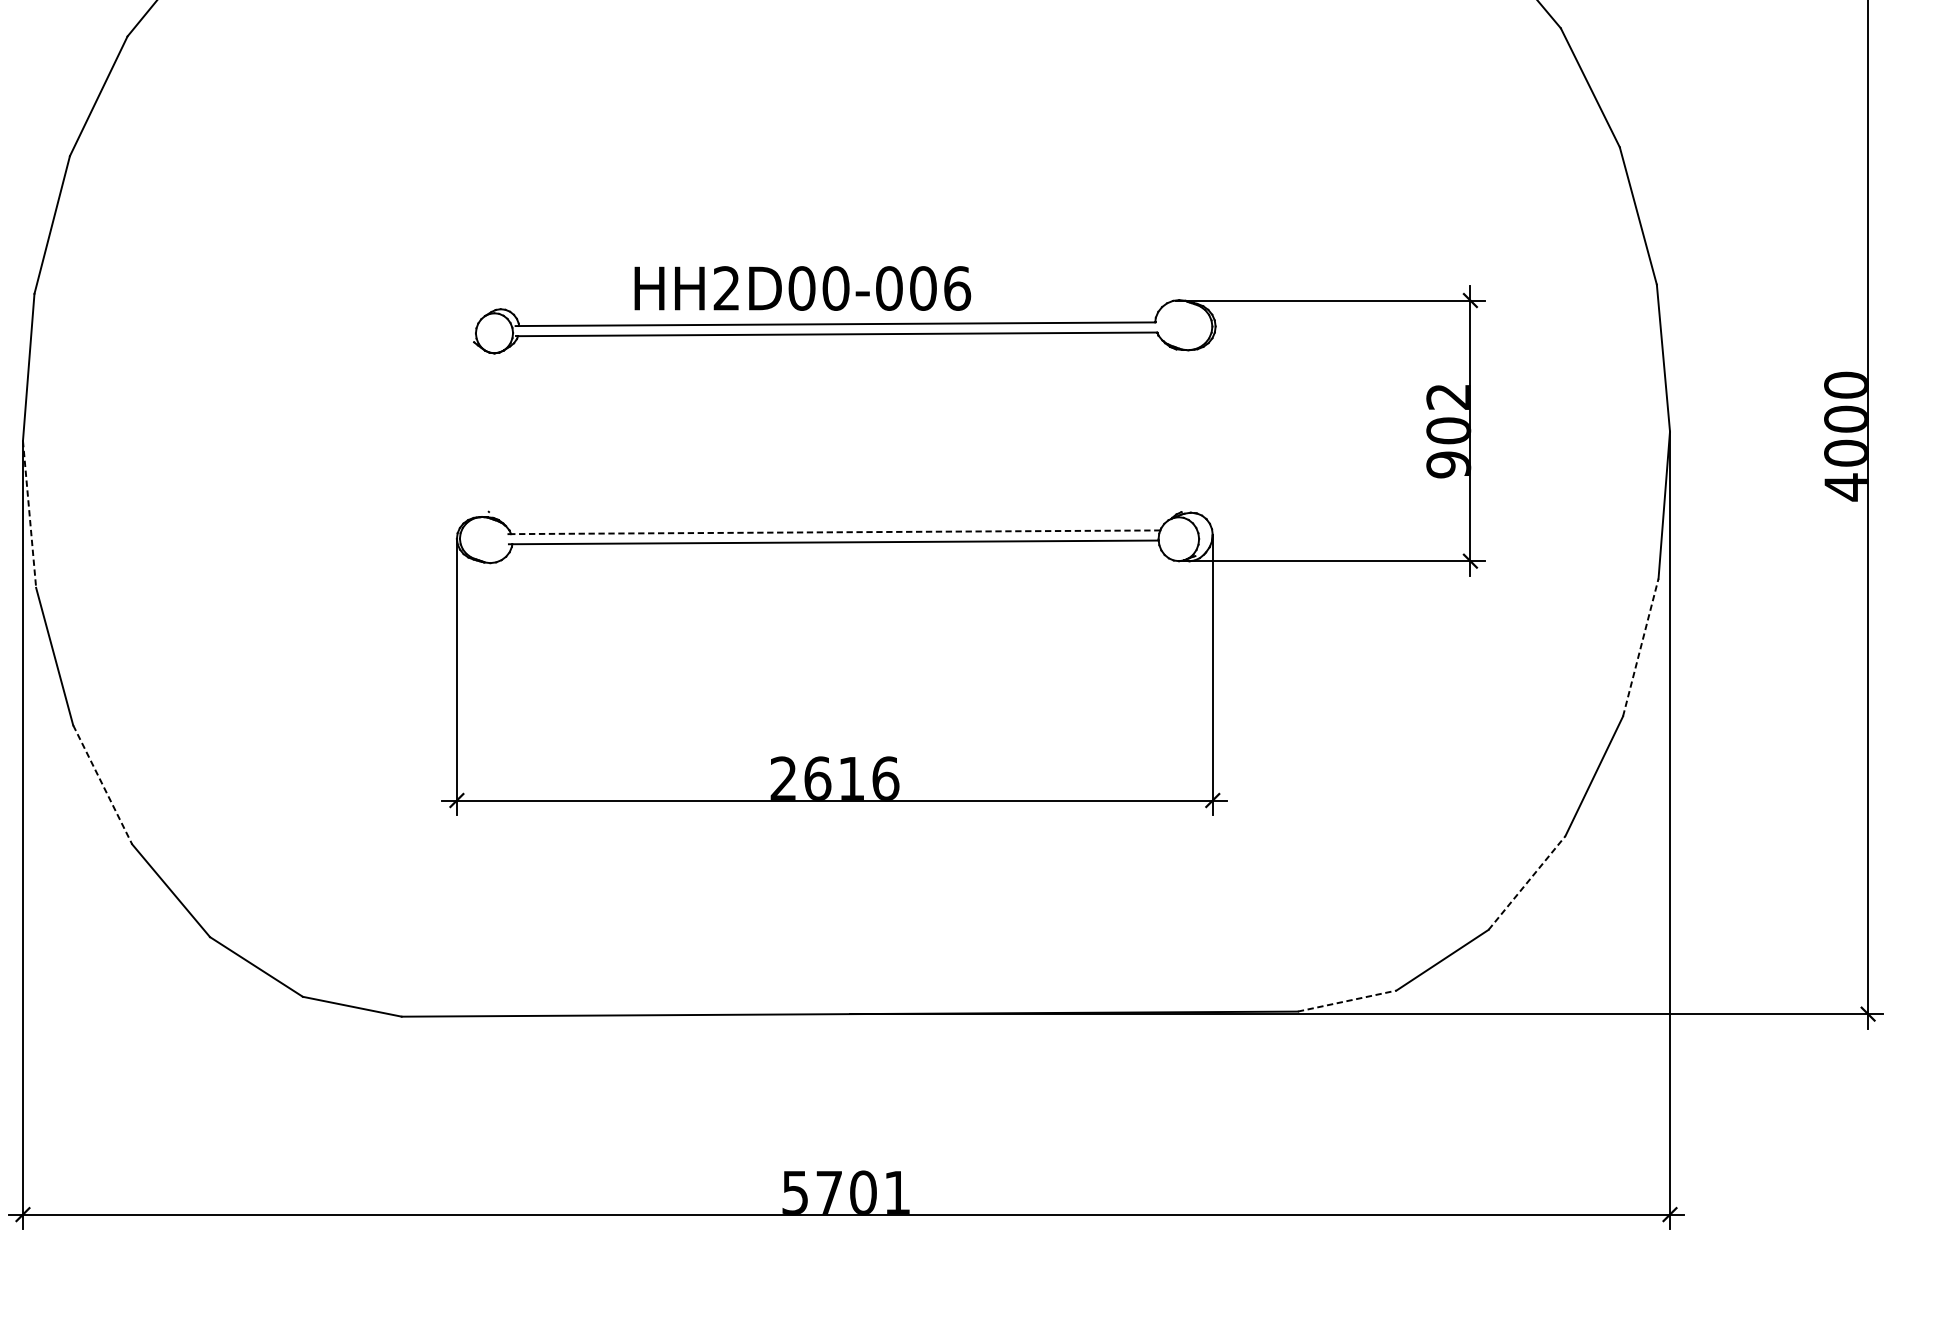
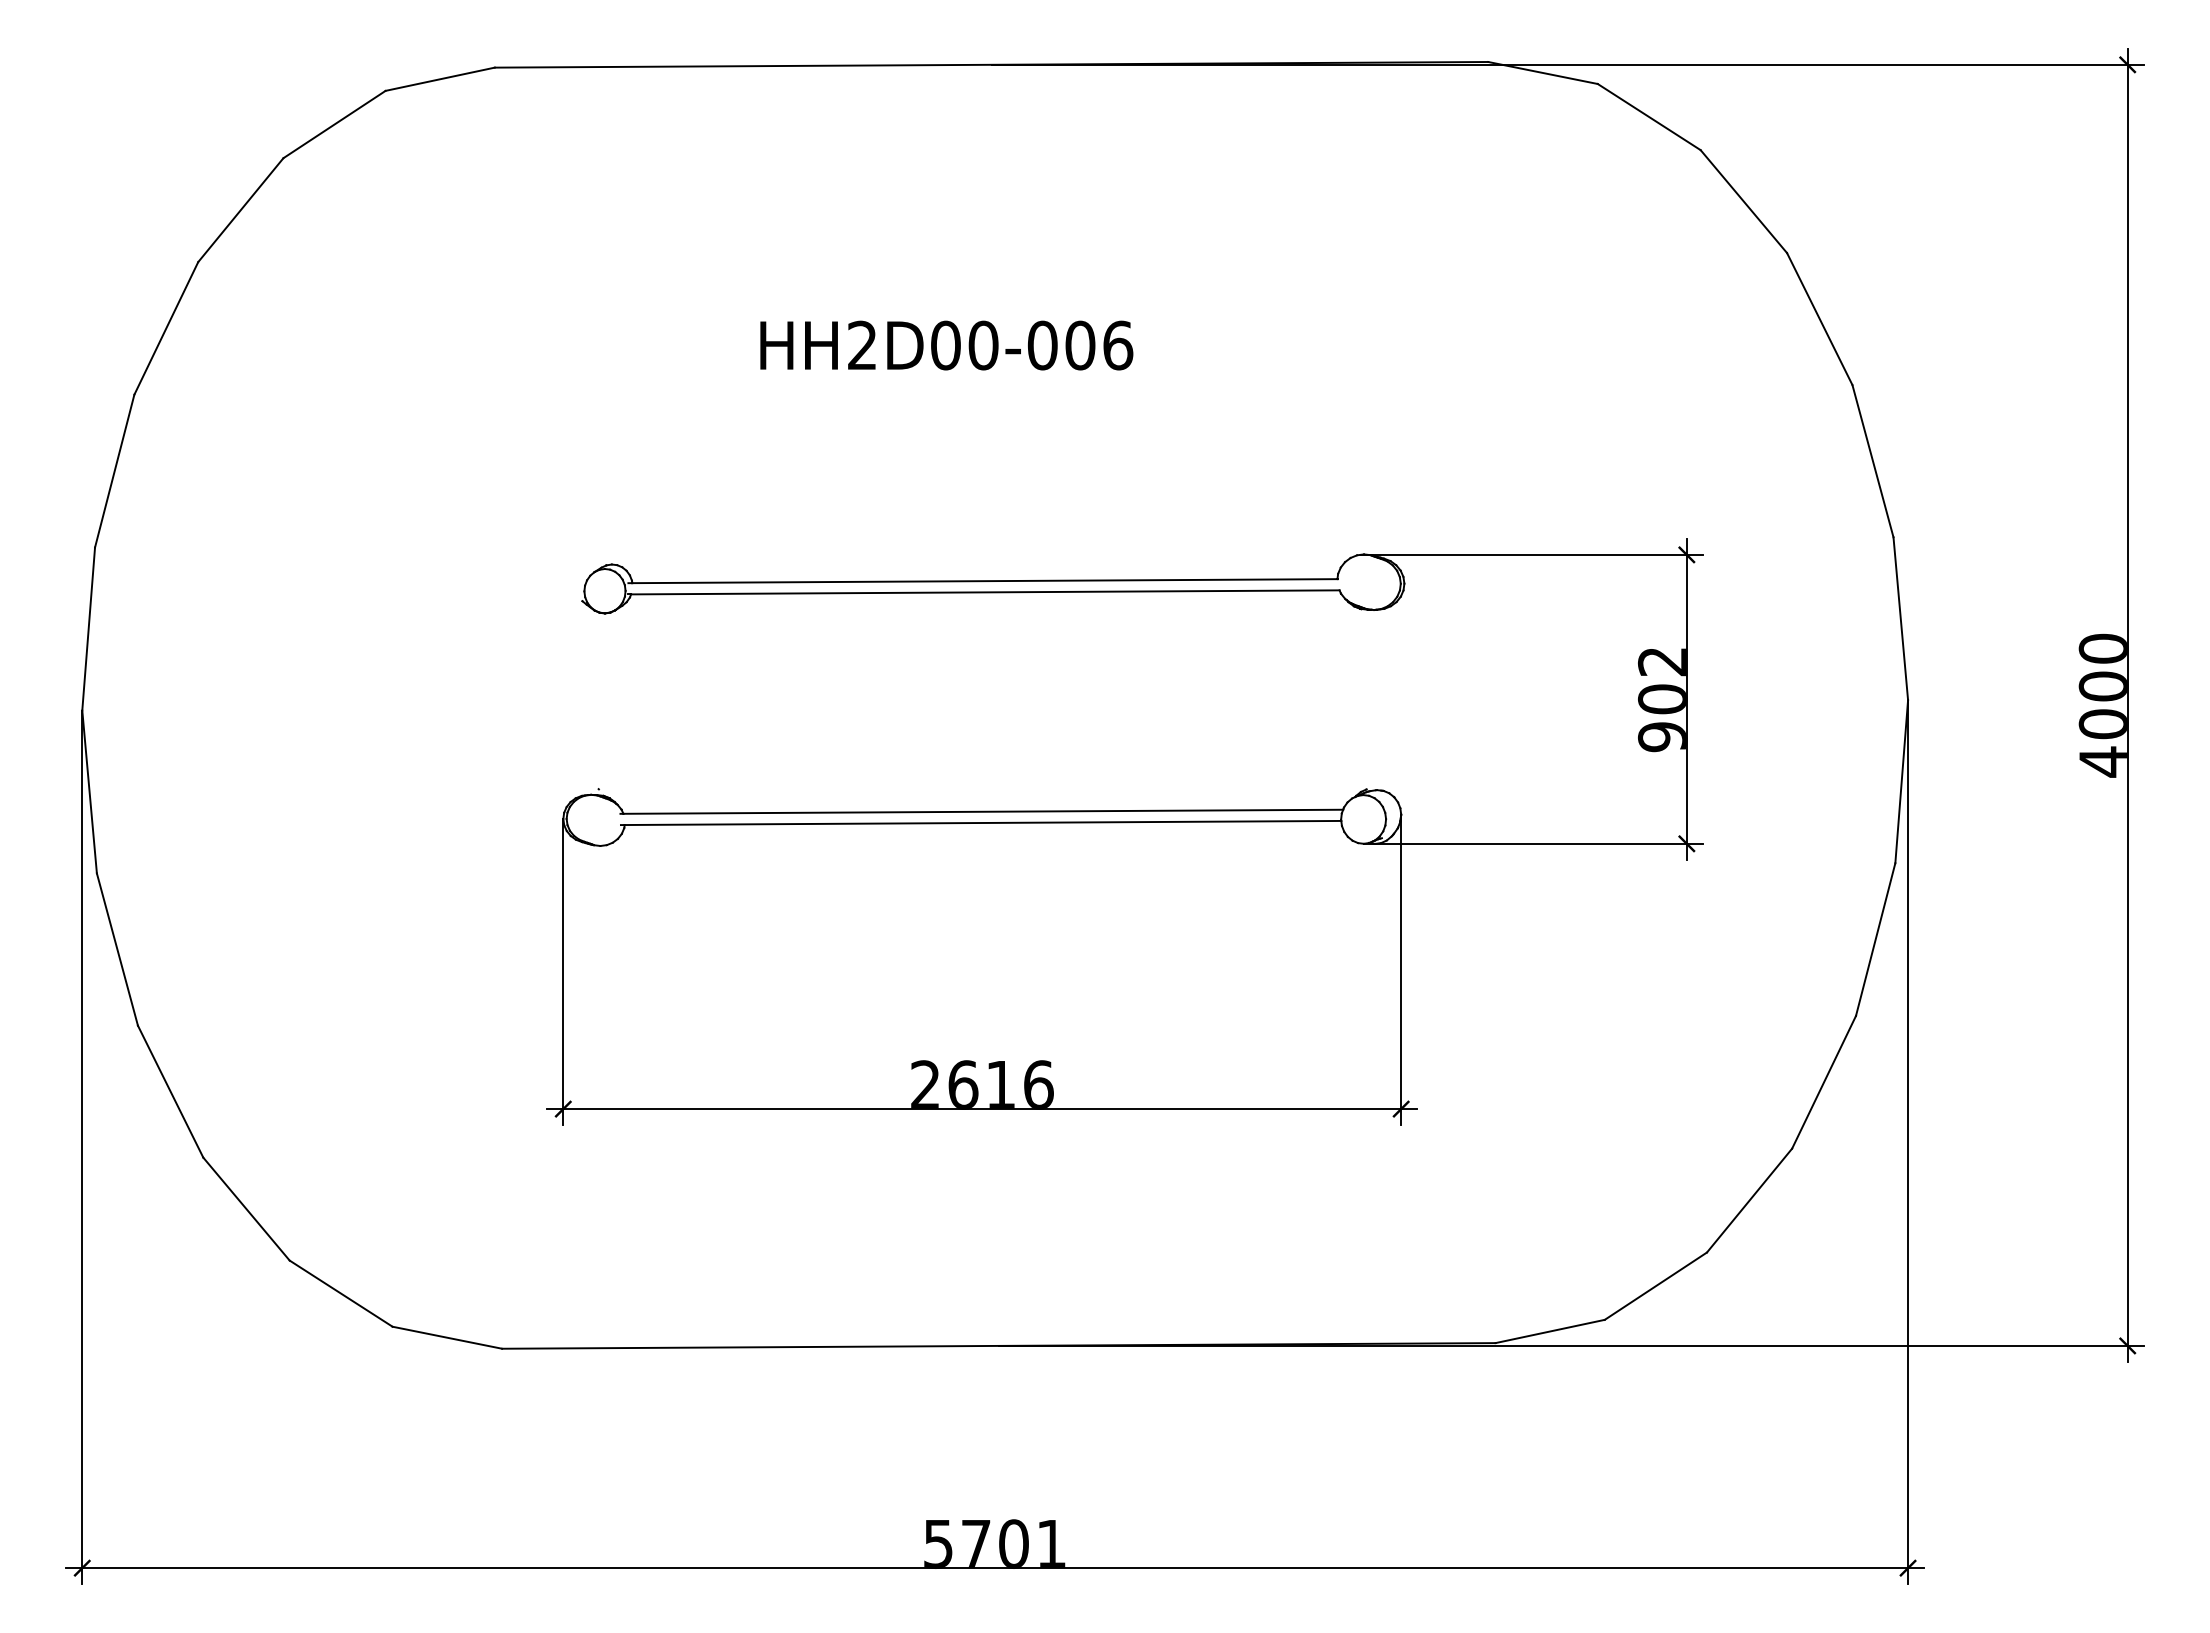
text: (802, 288) -> (946, 345), moved
line: (29, 513) -> (89, 791), dashed -> solid
line: (835, 532) -> (983, 811), dashed -> solid
line: (1640, 647) -> (1875, 939), dashed -> solid
line: (102, 784) -> (170, 1091), dashed -> solid
line: (1526, 882) -> (1749, 1200), dashed -> solid
line: (1347, 1001) -> (1550, 1331), dashed -> solid

